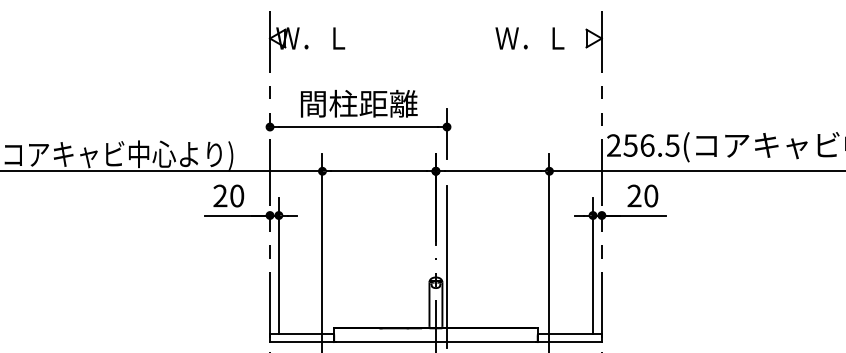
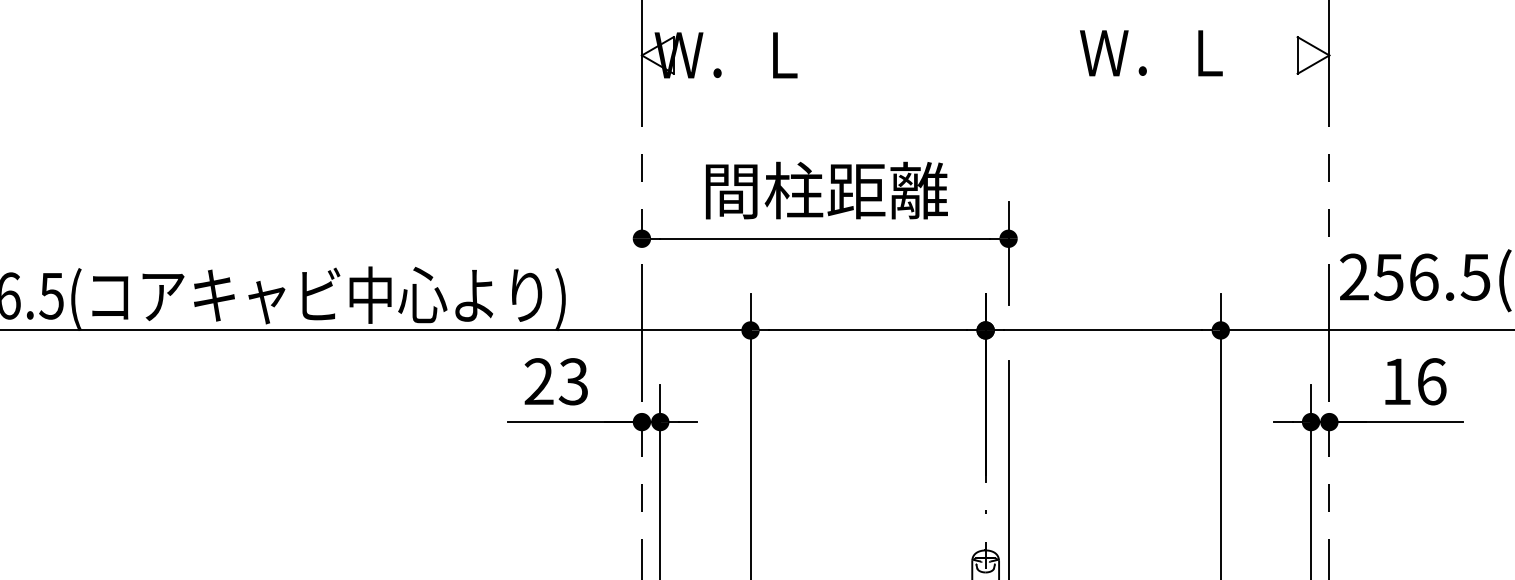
text: (529, 38) -> (1150, 53), moved
text: (237, 195) -> (574, 380), 20 -> 23
text: (642, 195) -> (1413, 380), 20 -> 16

